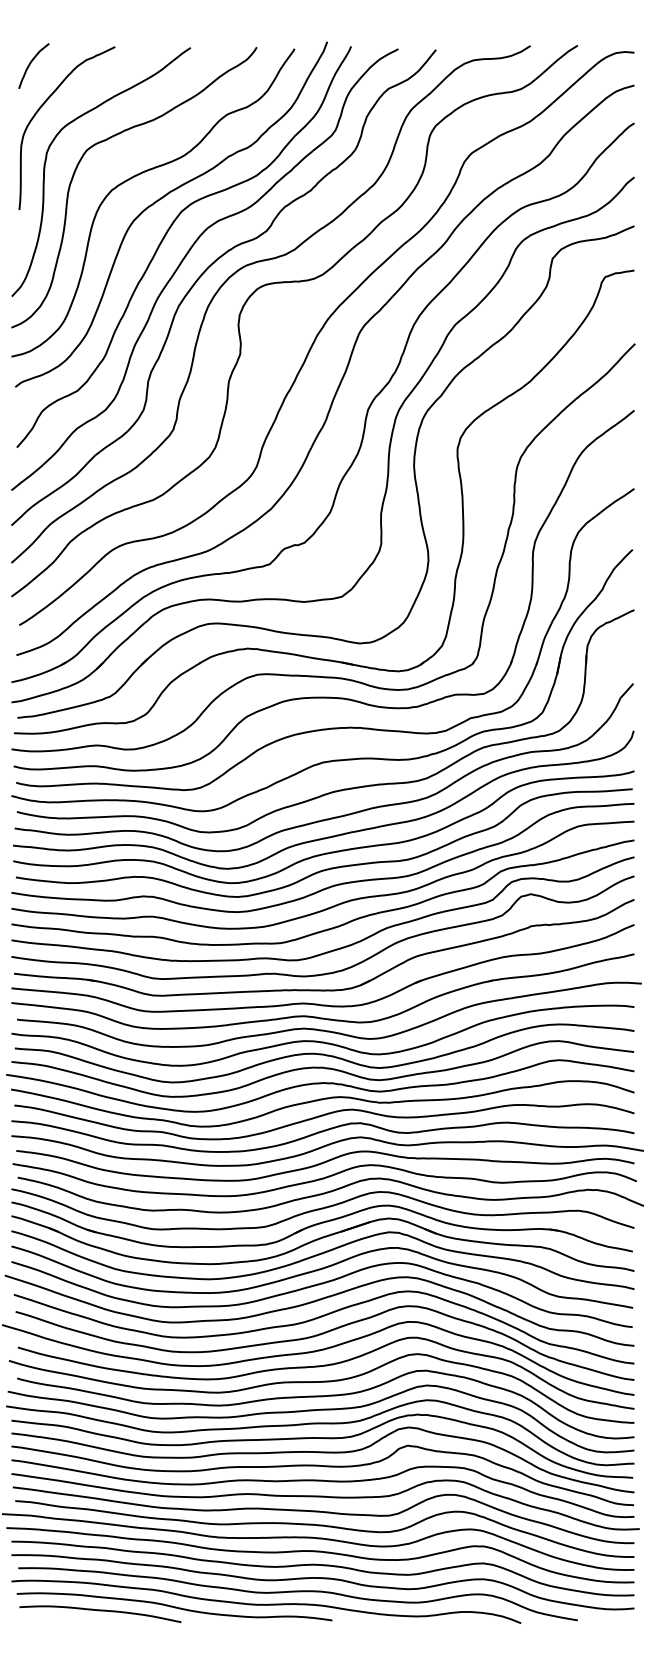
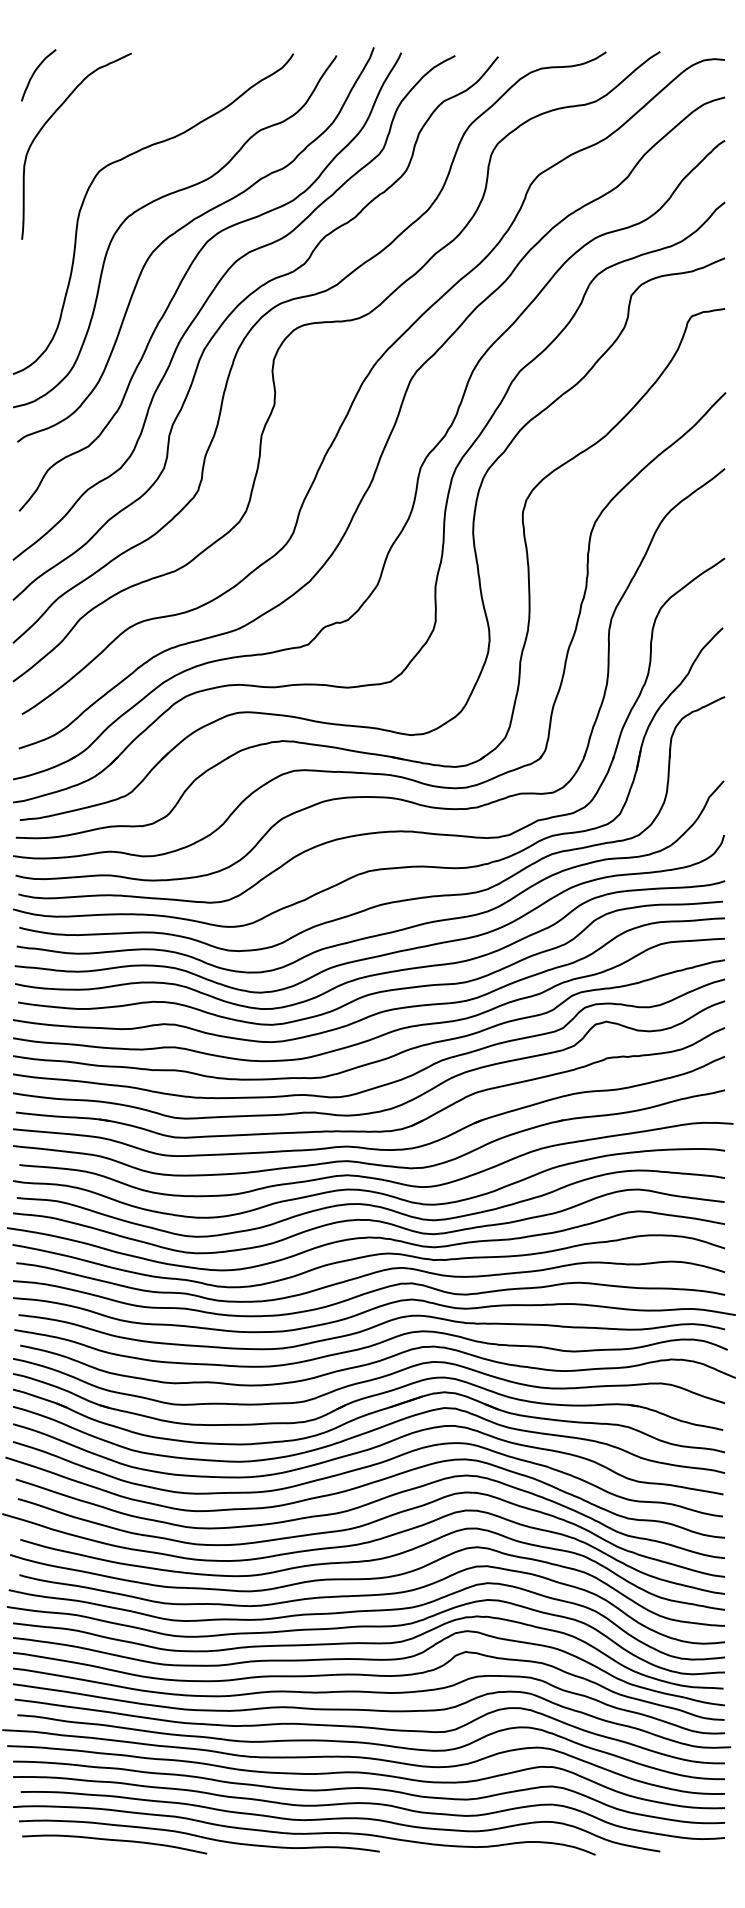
curve: (46, 159) -> (53, 182), removed

